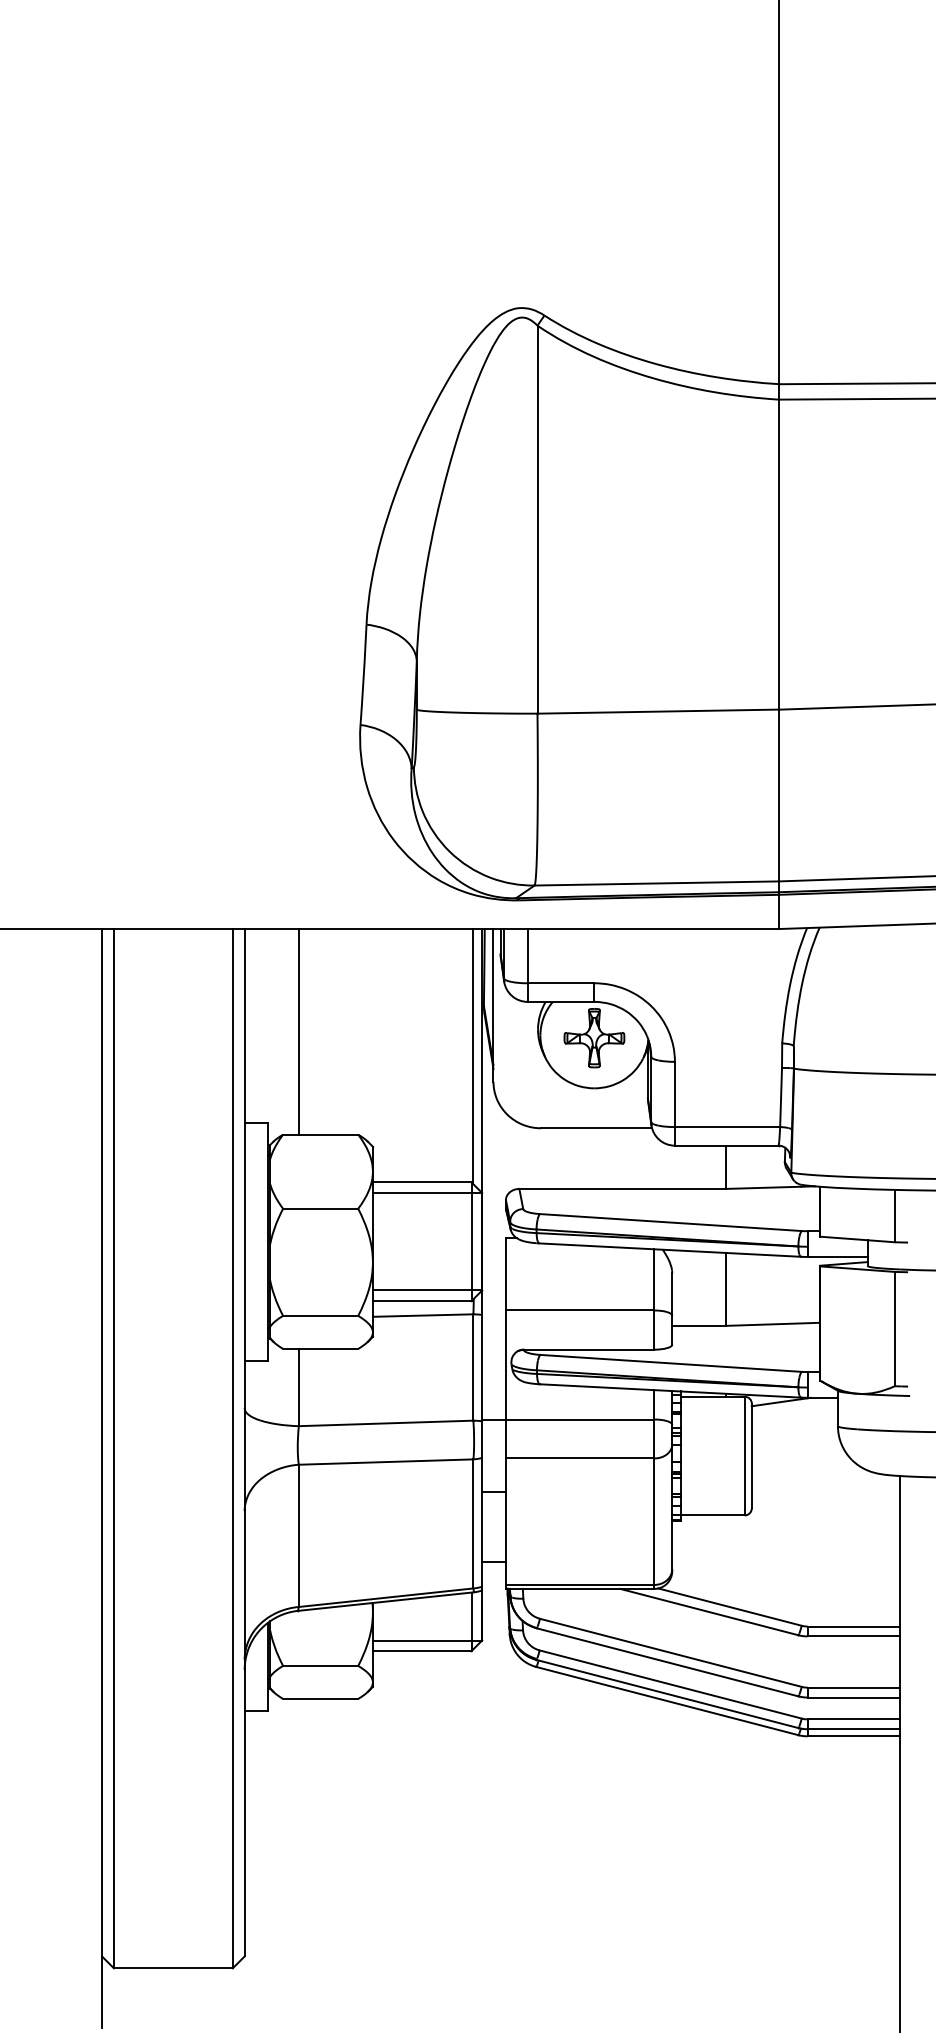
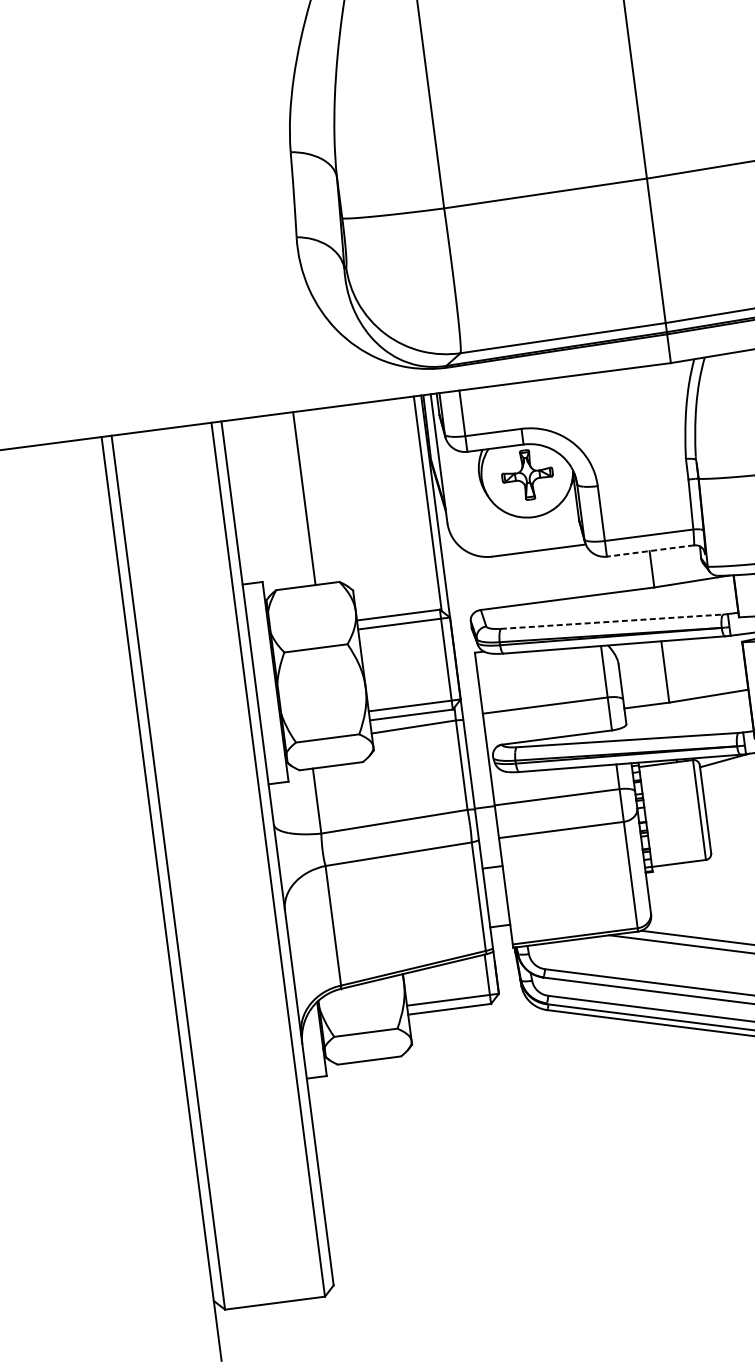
line: (298, 1031) -> (304, 498), moved
line: (726, 1145) -> (650, 550), solid -> dashed
line: (671, 1222) -> (612, 621), solid -> dashed

